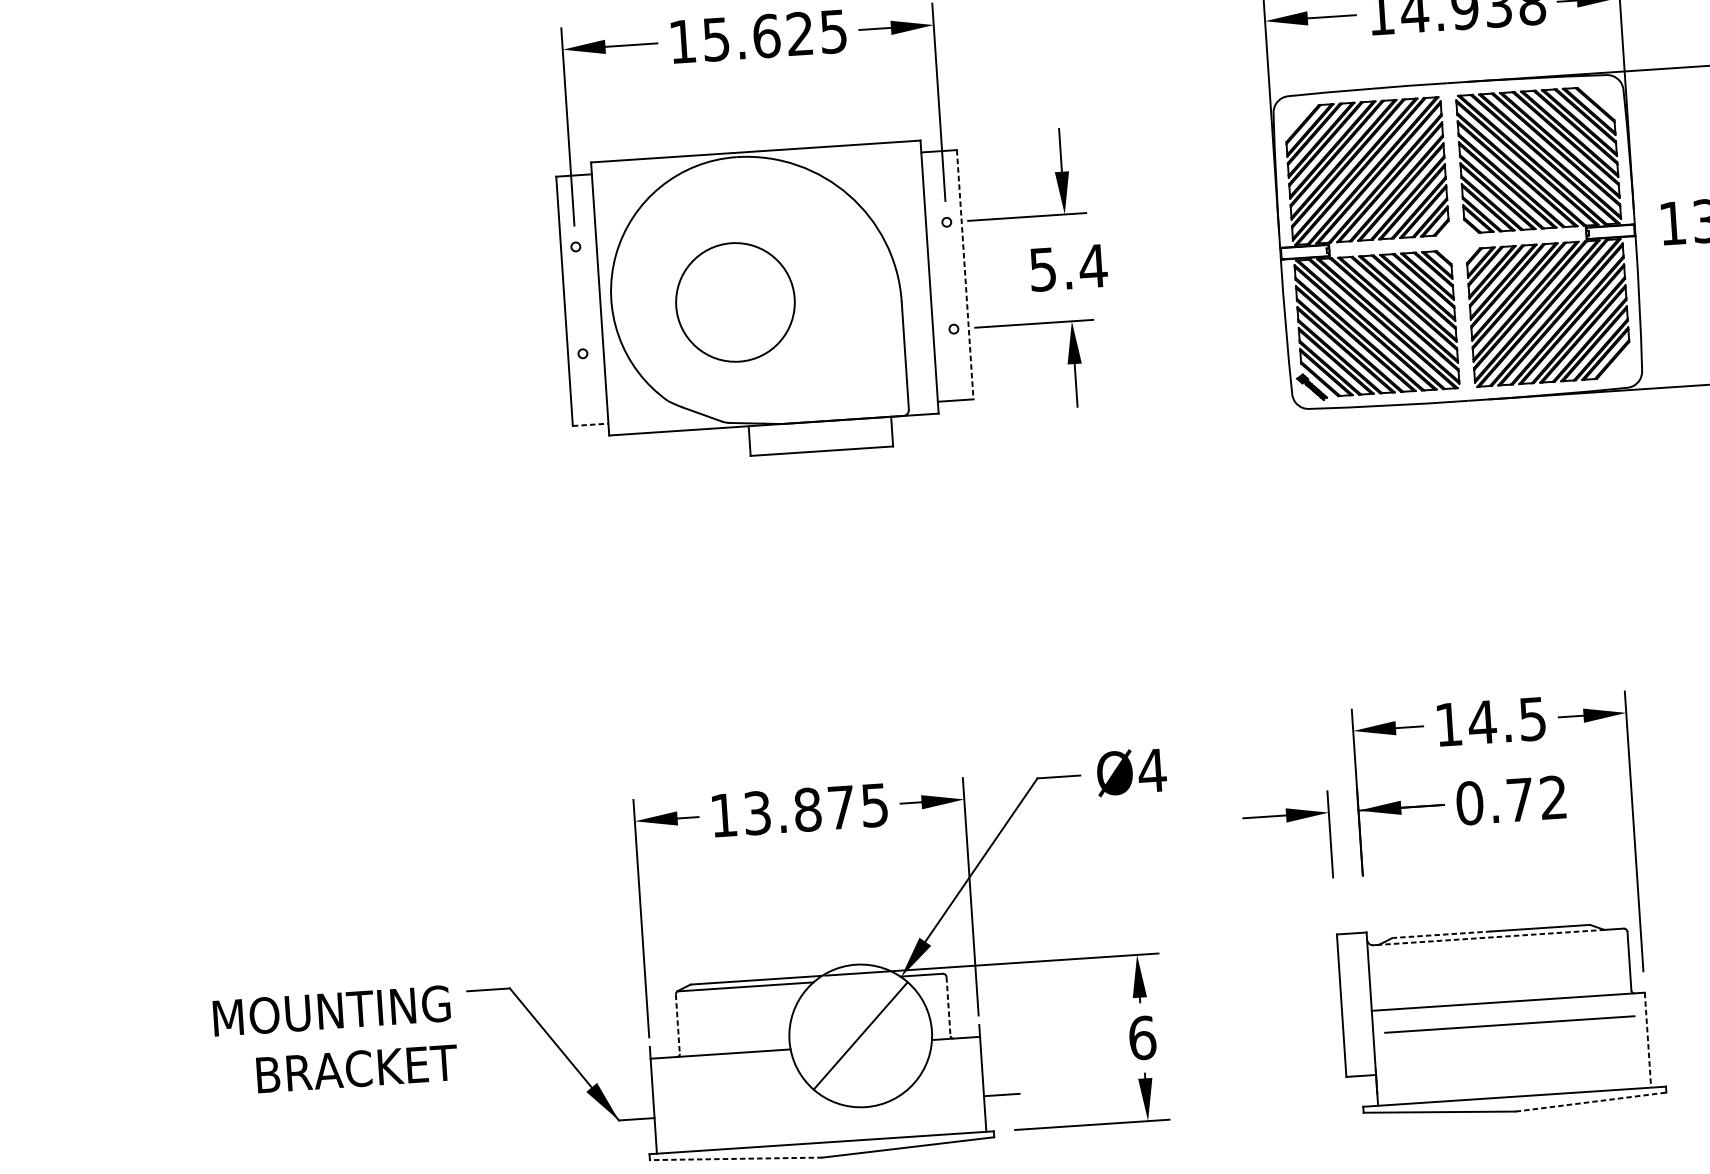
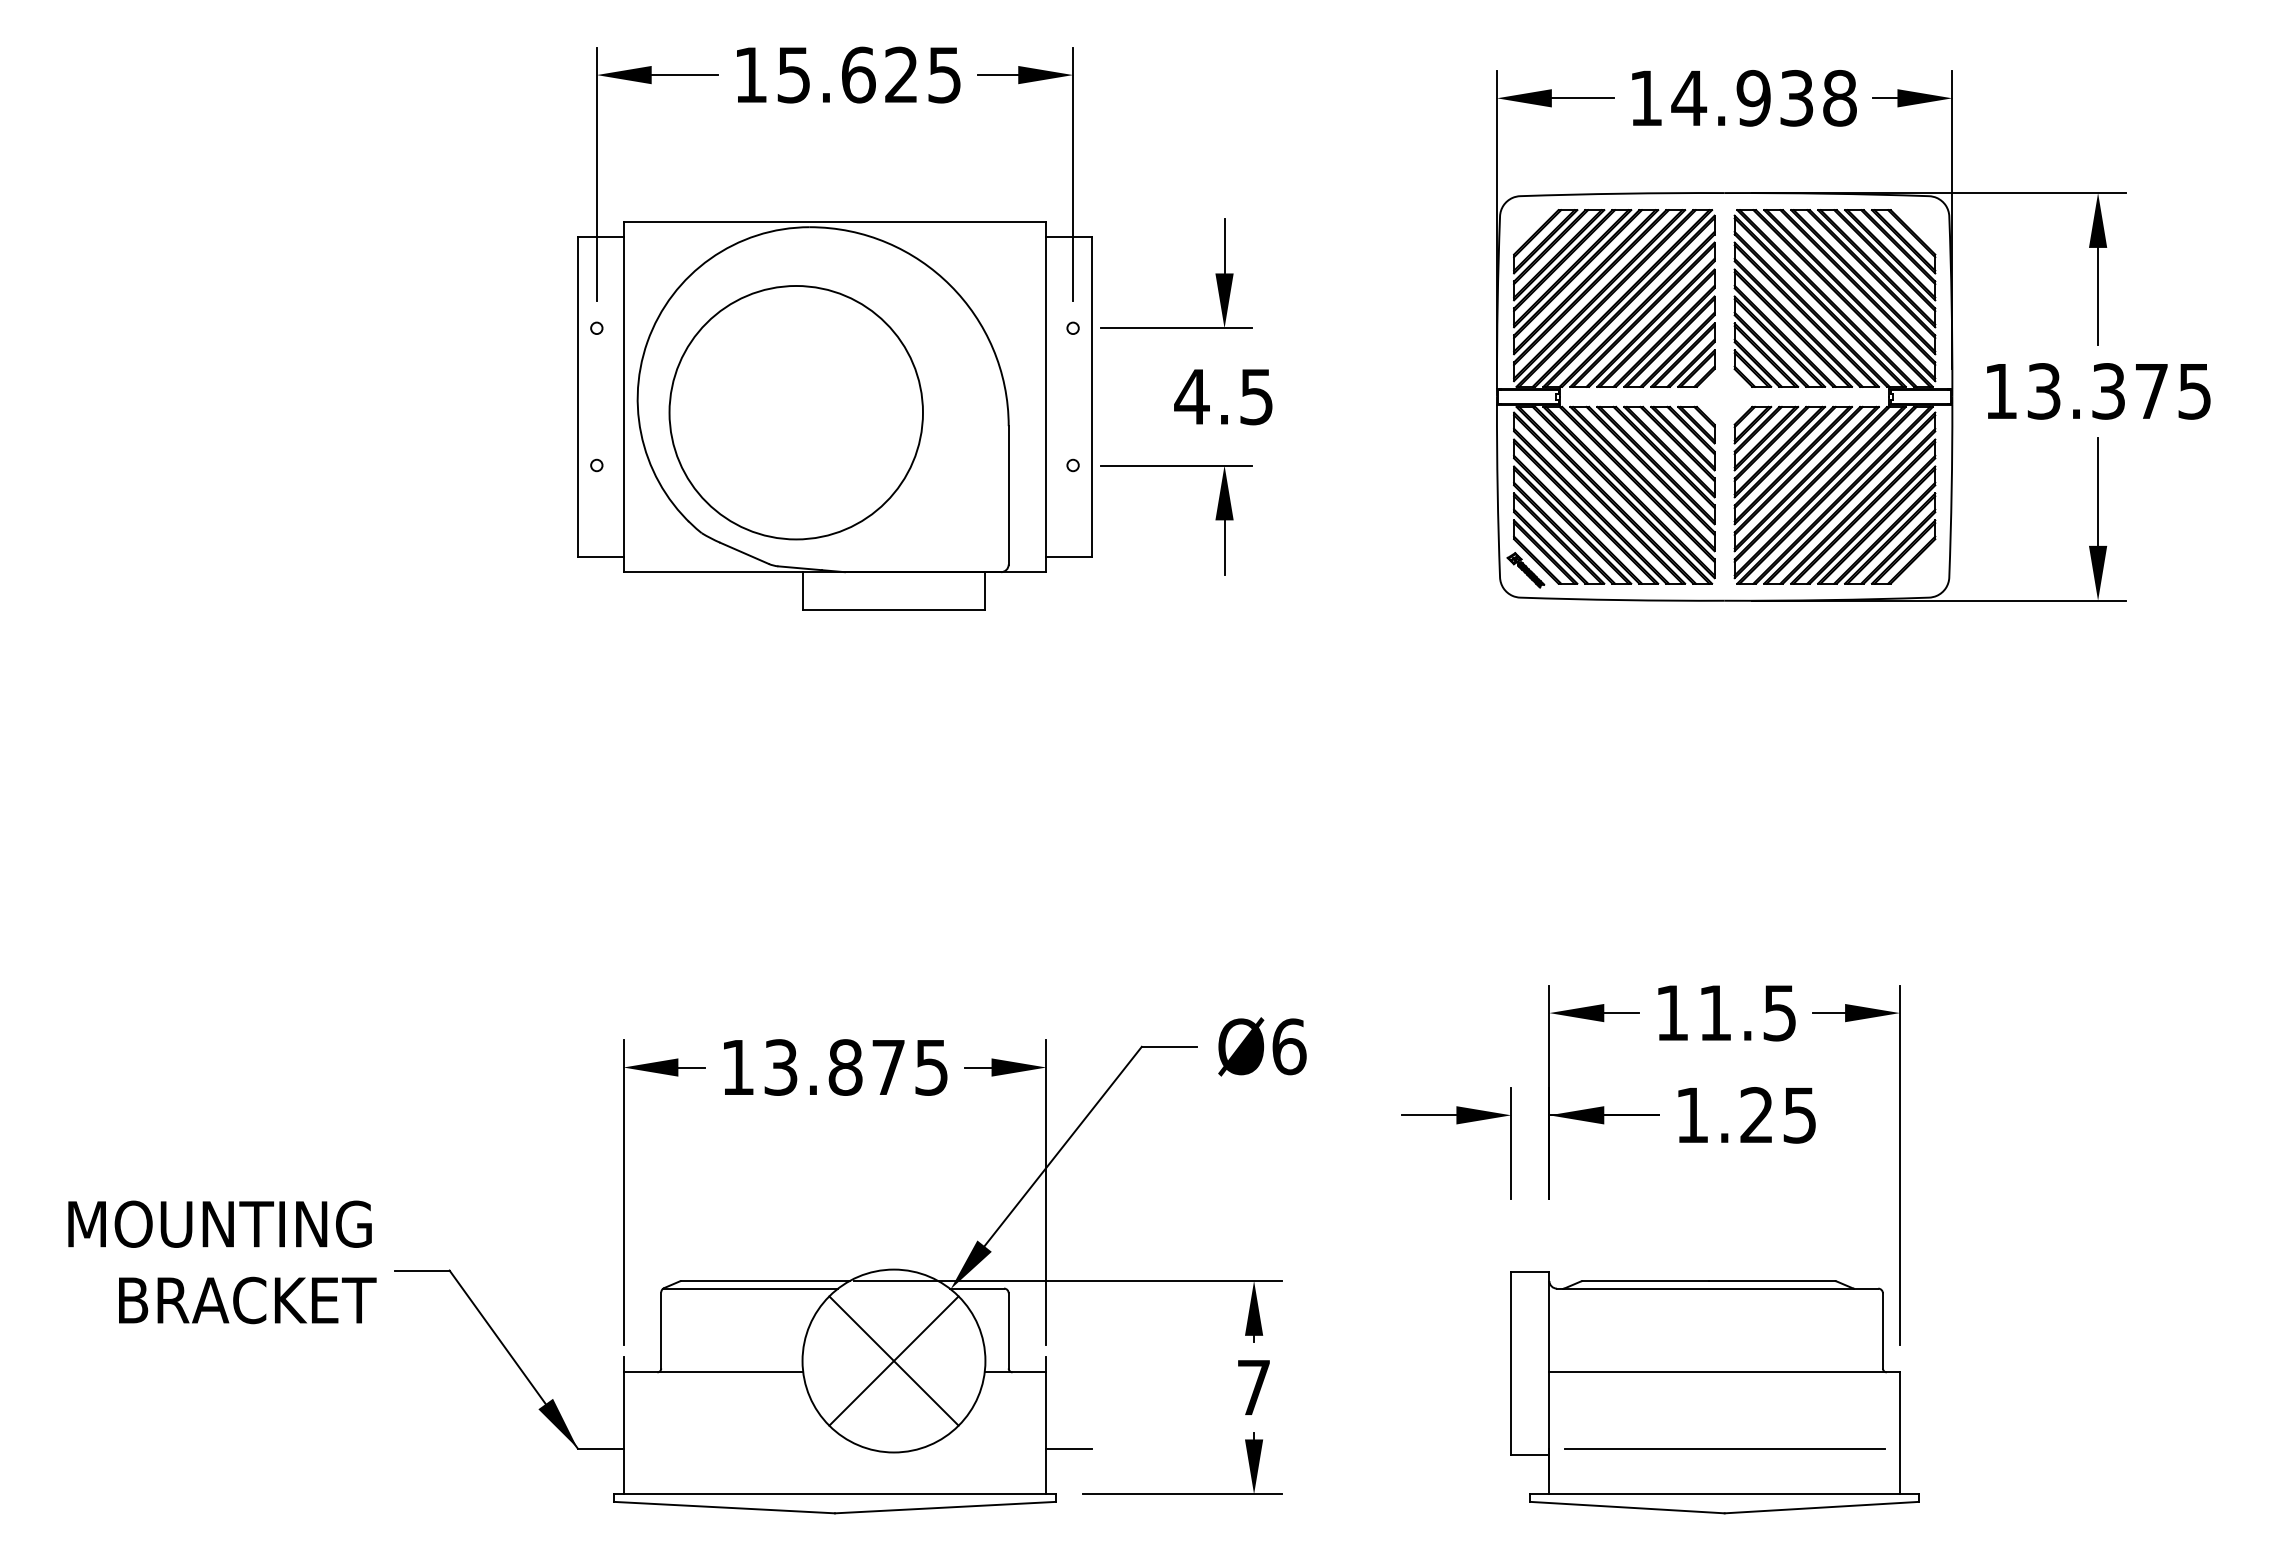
text: (1068, 268) -> (1224, 397), 5.4 -> 4.5
line: (965, 275) -> (1092, 397), dashed -> solid
circle: (734, 302) -> (795, 412), size x1.67
line: (590, 424) -> (600, 556), dashed -> solid
text: (1482, 721) -> (1715, 1012), 14.5 -> 11.5
text: (1152, 770) -> (1289, 1046), Ø4 -> Ø6
text: (1511, 800) -> (1745, 1115), 0.72 -> 1.25
line: (1441, 935) -> (1645, 1281), dashed -> solid
line: (1491, 937) -> (1708, 1288), dashed -> solid
line: (948, 1006) -> (1008, 1330), dashed -> solid
line: (678, 1024) -> (661, 1330), dashed -> solid
line: (1509, 1024) -> (1724, 1448), moved
line: (860, 1035) -> (893, 1360), added
text: (1142, 1037) -> (1254, 1387), 6 -> 7
text: (335, 1040) -> (222, 1262), moved
line: (1647, 1040) -> (1899, 1433), dashed -> solid
line: (1591, 1101) -> (1822, 1507), dashed -> solid
line: (736, 1158) -> (724, 1507), dashed -> solid

